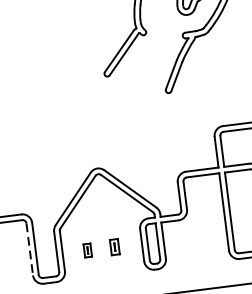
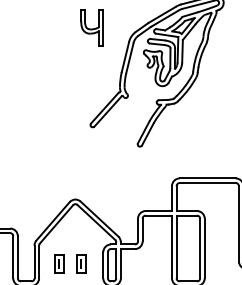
part: (114, 246) -> (81, 263), size x1.43
line: (30, 249) -> (13, 257), dashed -> solid
part: (87, 249) -> (59, 263), size x1.67

